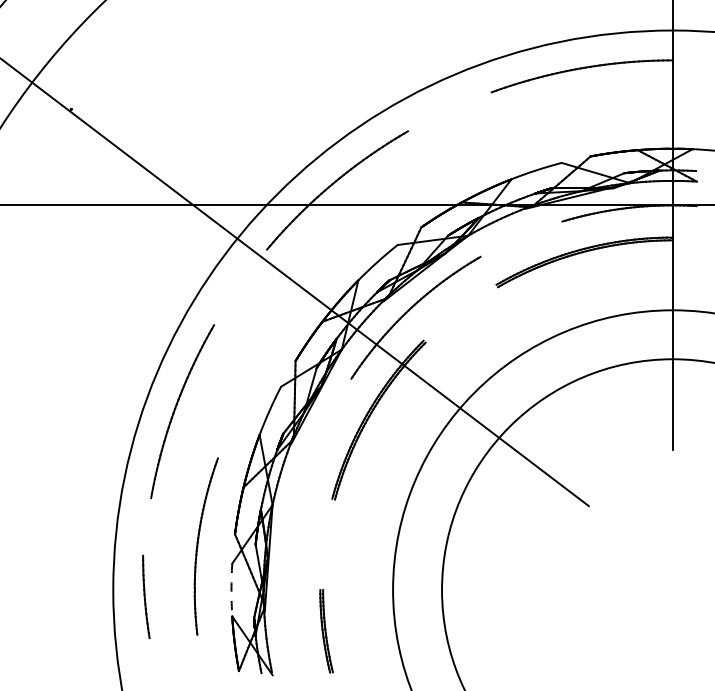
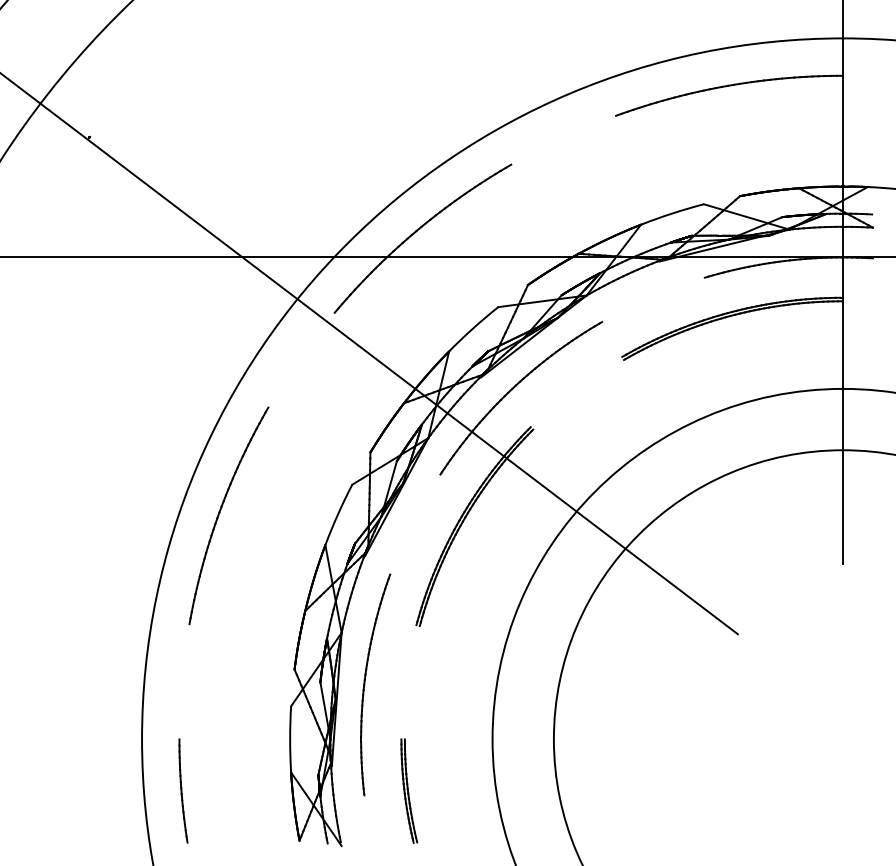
part: (198, 546) -> (365, 684), moved
arc: (231, 590) -> (290, 739), dashed -> solid
part: (146, 596) -> (183, 790), moved

